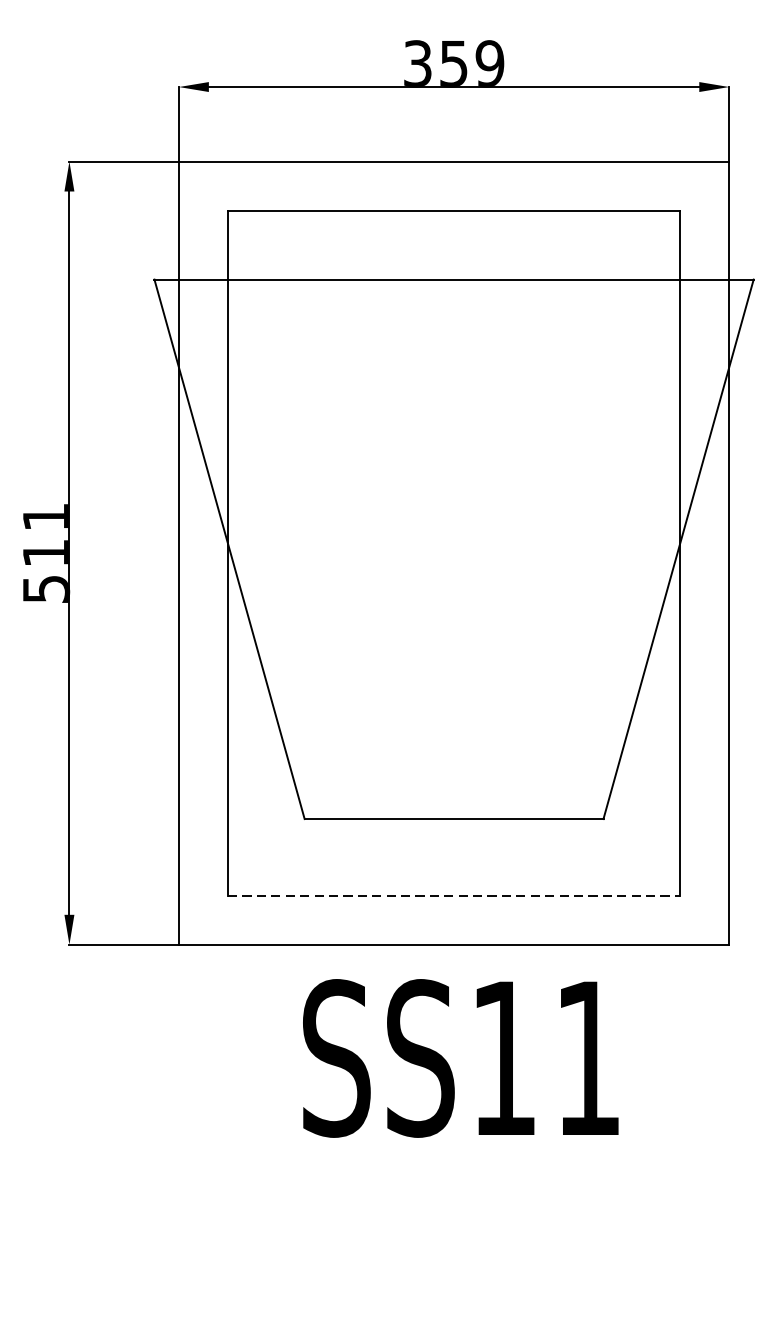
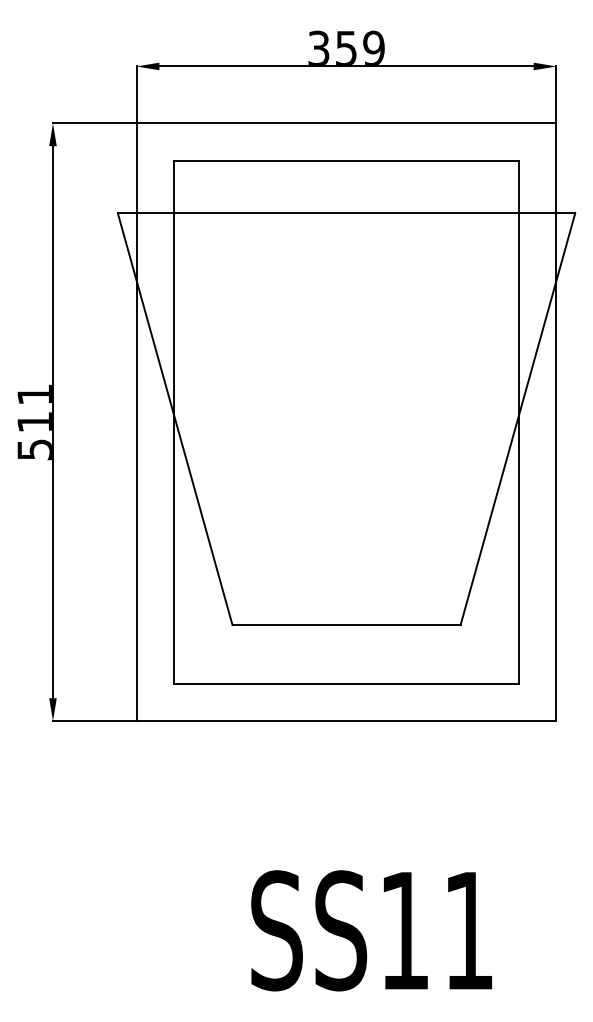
line: (454, 895) -> (346, 683), dashed -> solid
text: (460, 1058) -> (371, 930), moved

